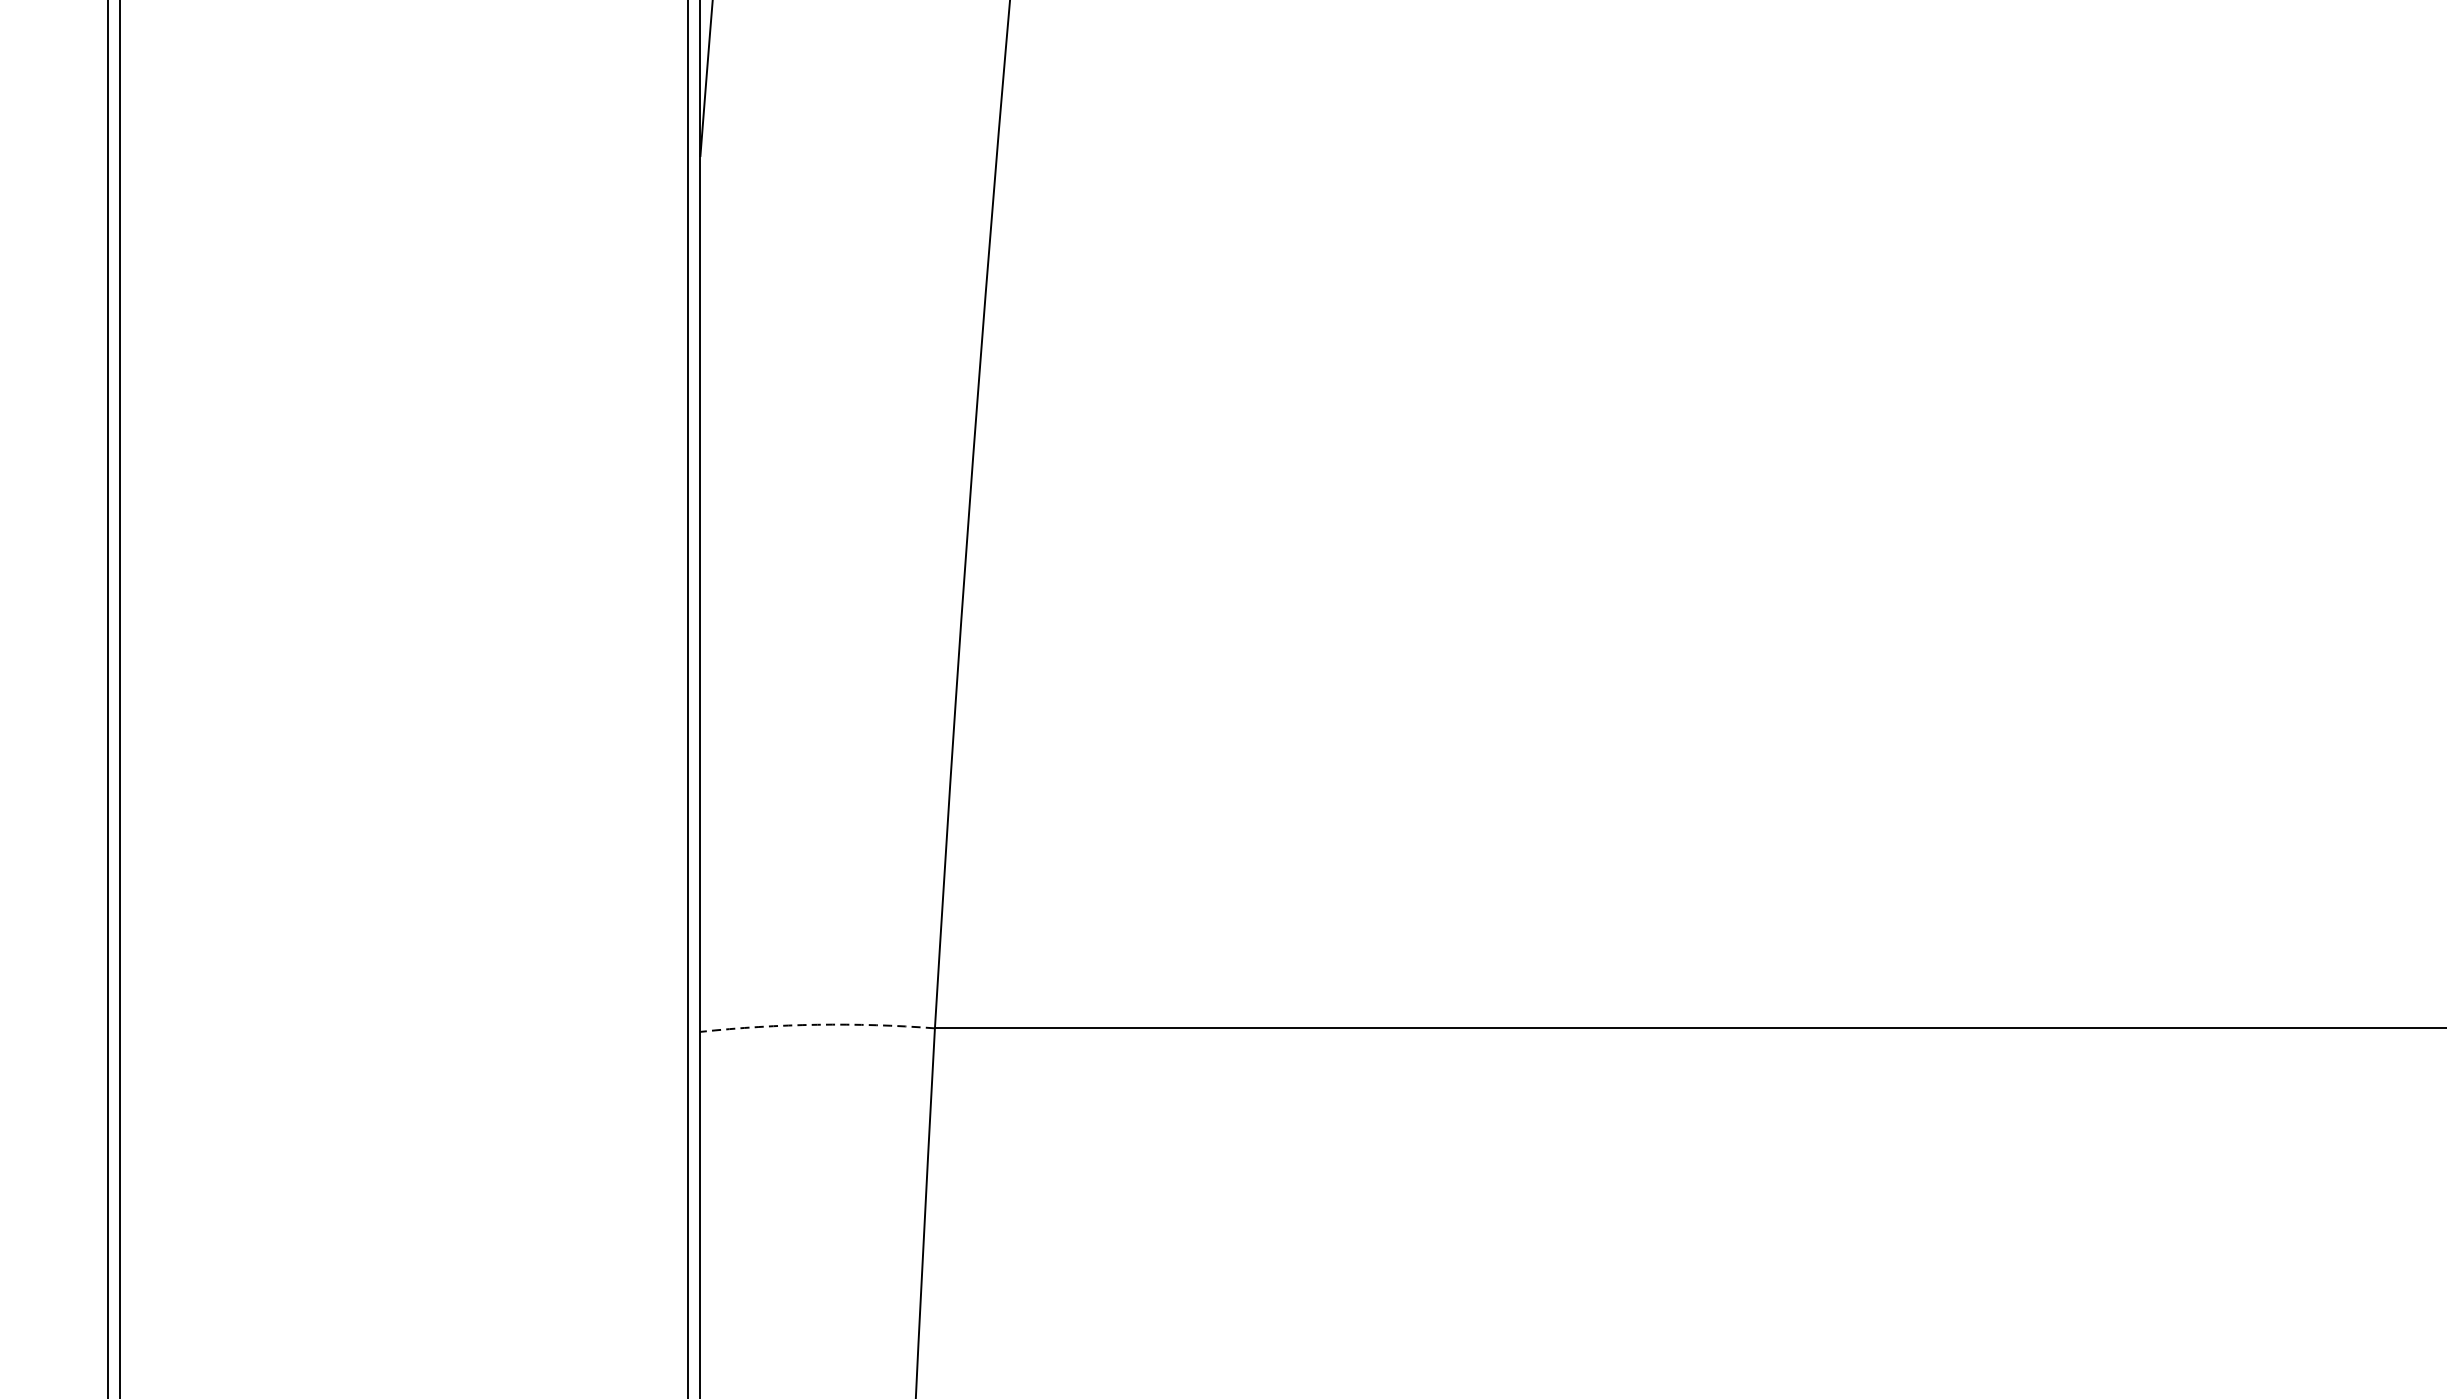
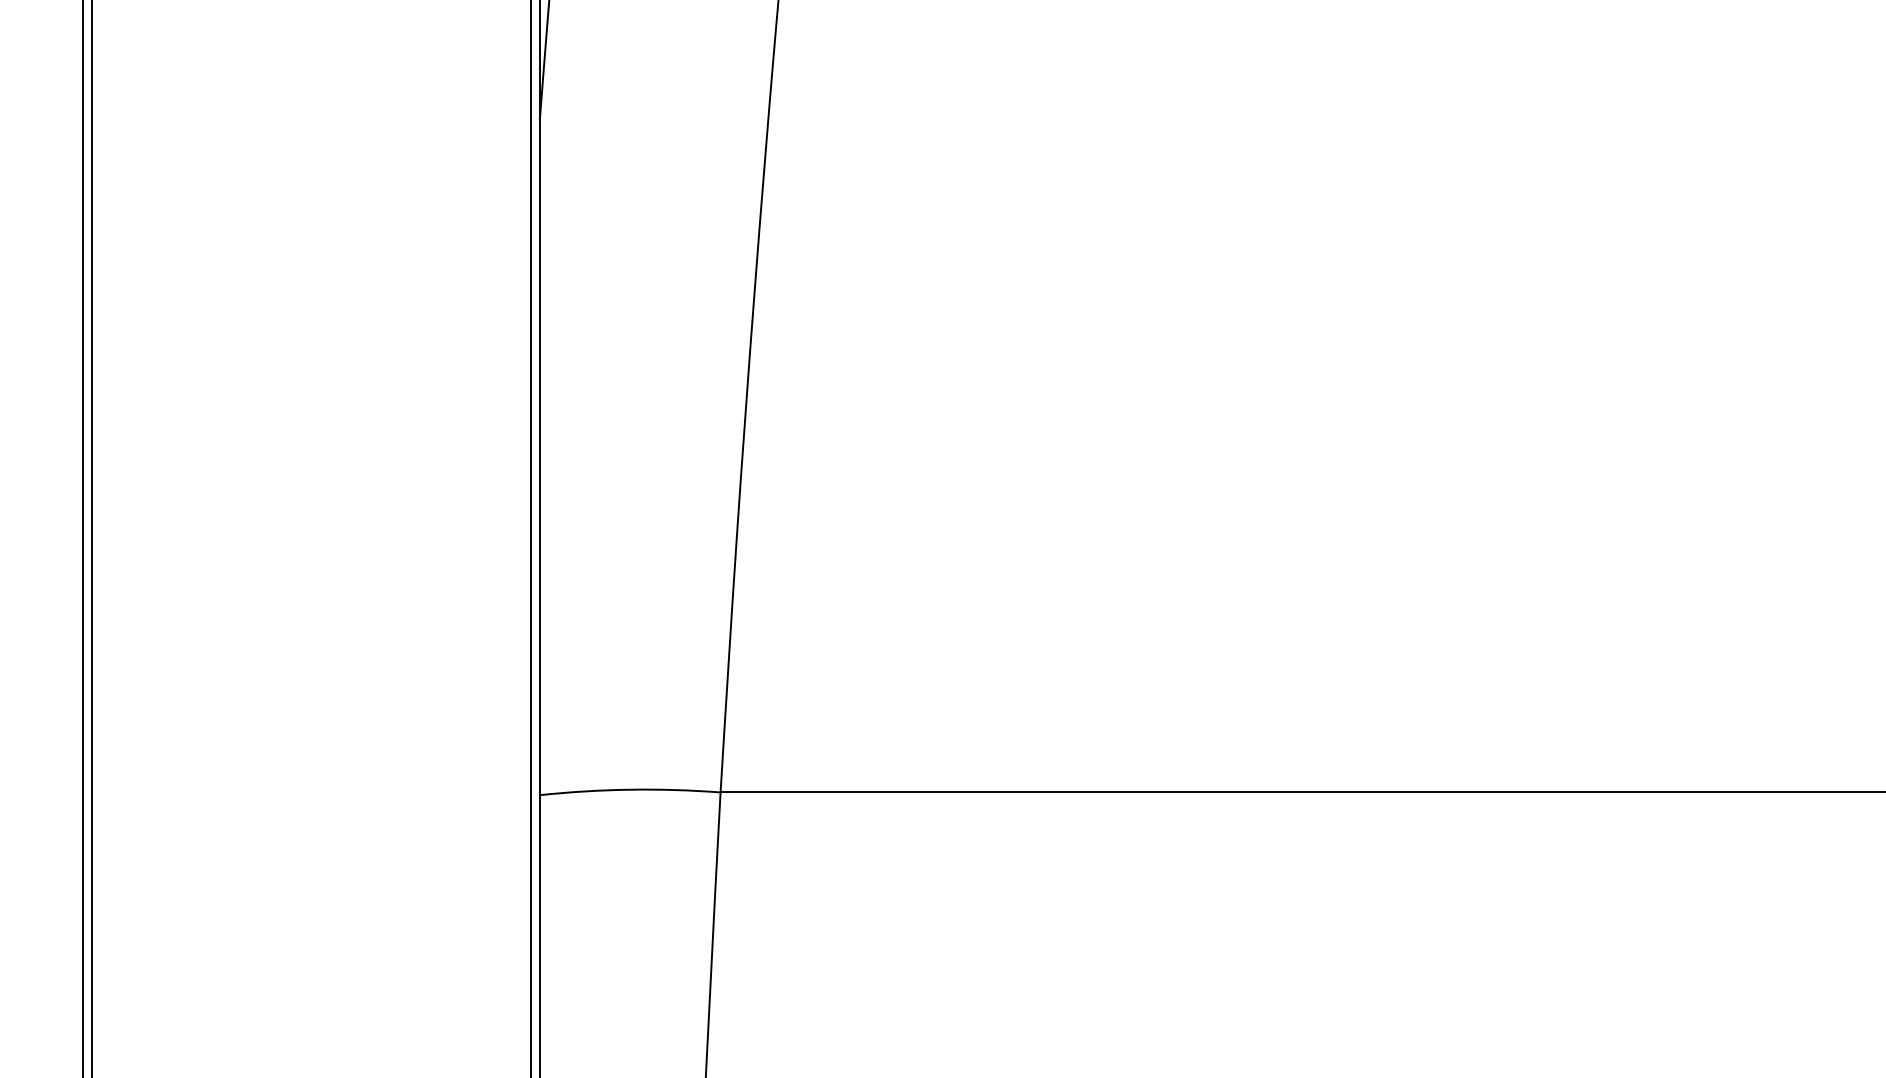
arc: (818, 1024) -> (630, 789), dashed -> solid

